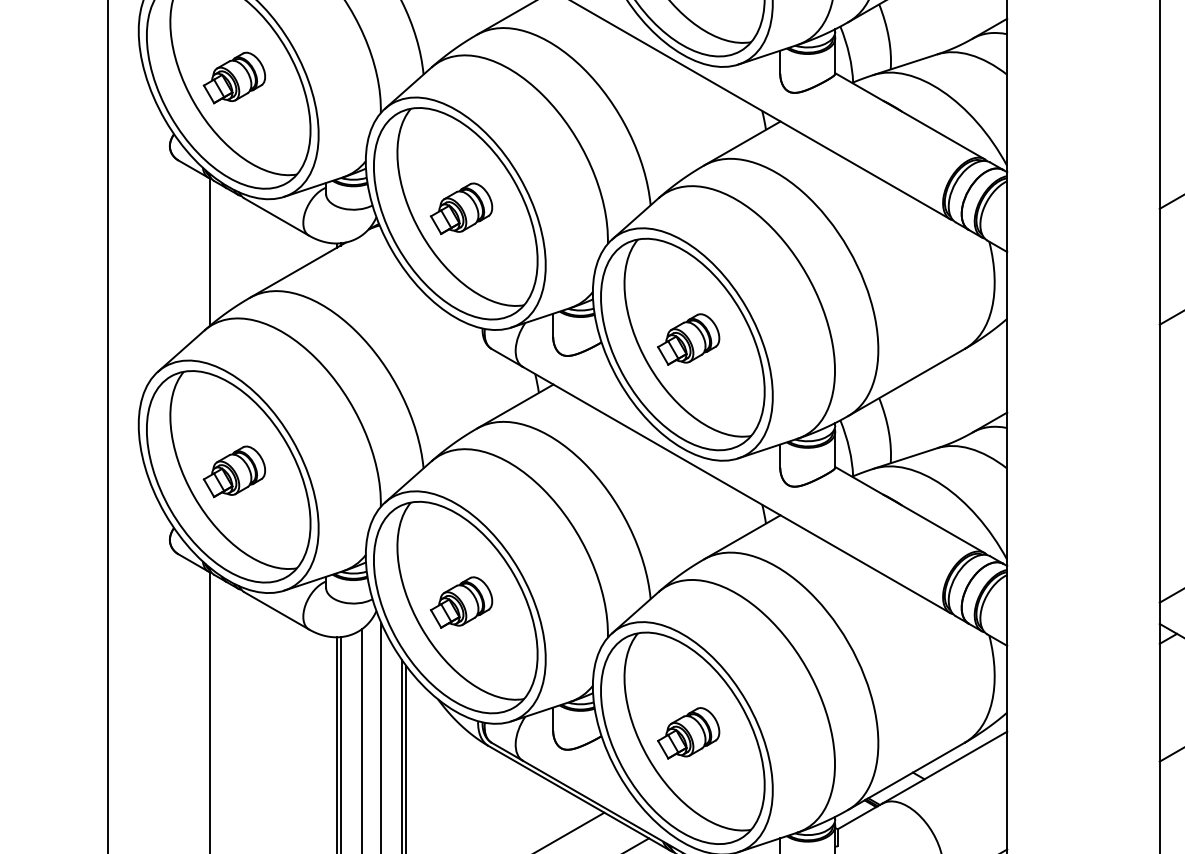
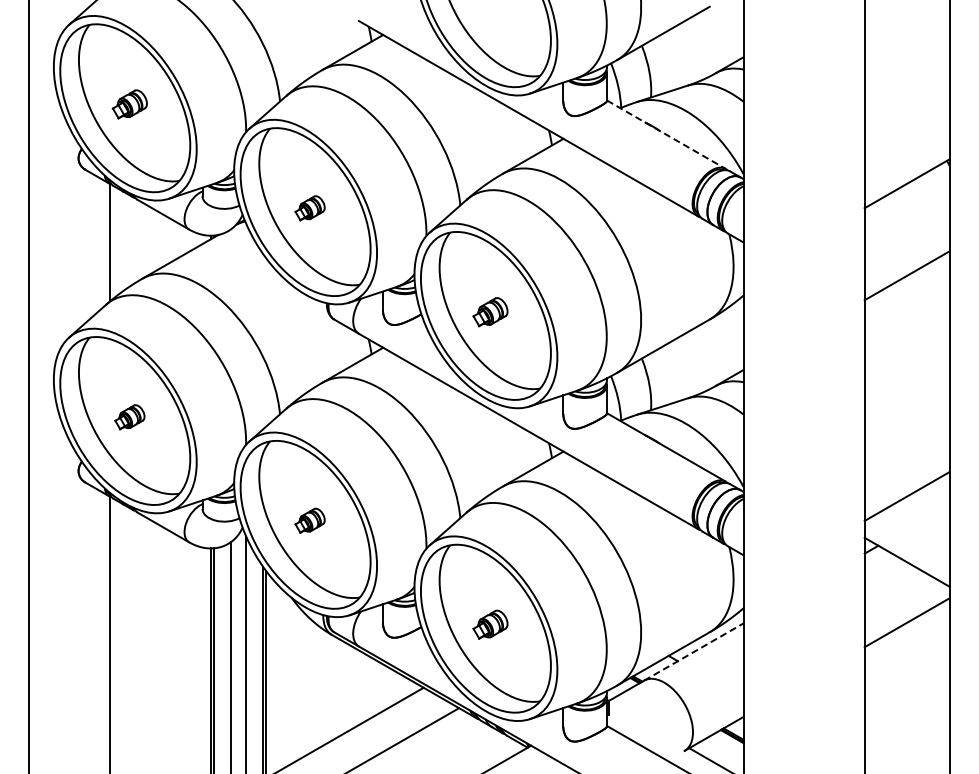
part: (234, 78) -> (129, 104), size x0.7
line: (910, 116) -> (666, 134), solid -> dashed
part: (460, 209) -> (309, 208), size x0.6
part: (688, 340) -> (490, 312), size x0.7
part: (234, 472) -> (129, 417), size x0.6
part: (460, 602) -> (309, 520), size x0.6
part: (688, 733) -> (490, 624), size x0.7
line: (945, 767) -> (694, 651), solid -> dashed

